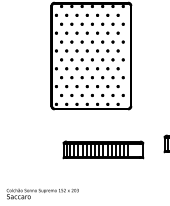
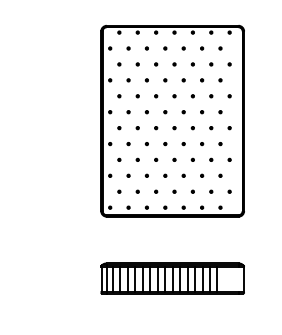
part: (103, 149) -> (172, 277), moved

